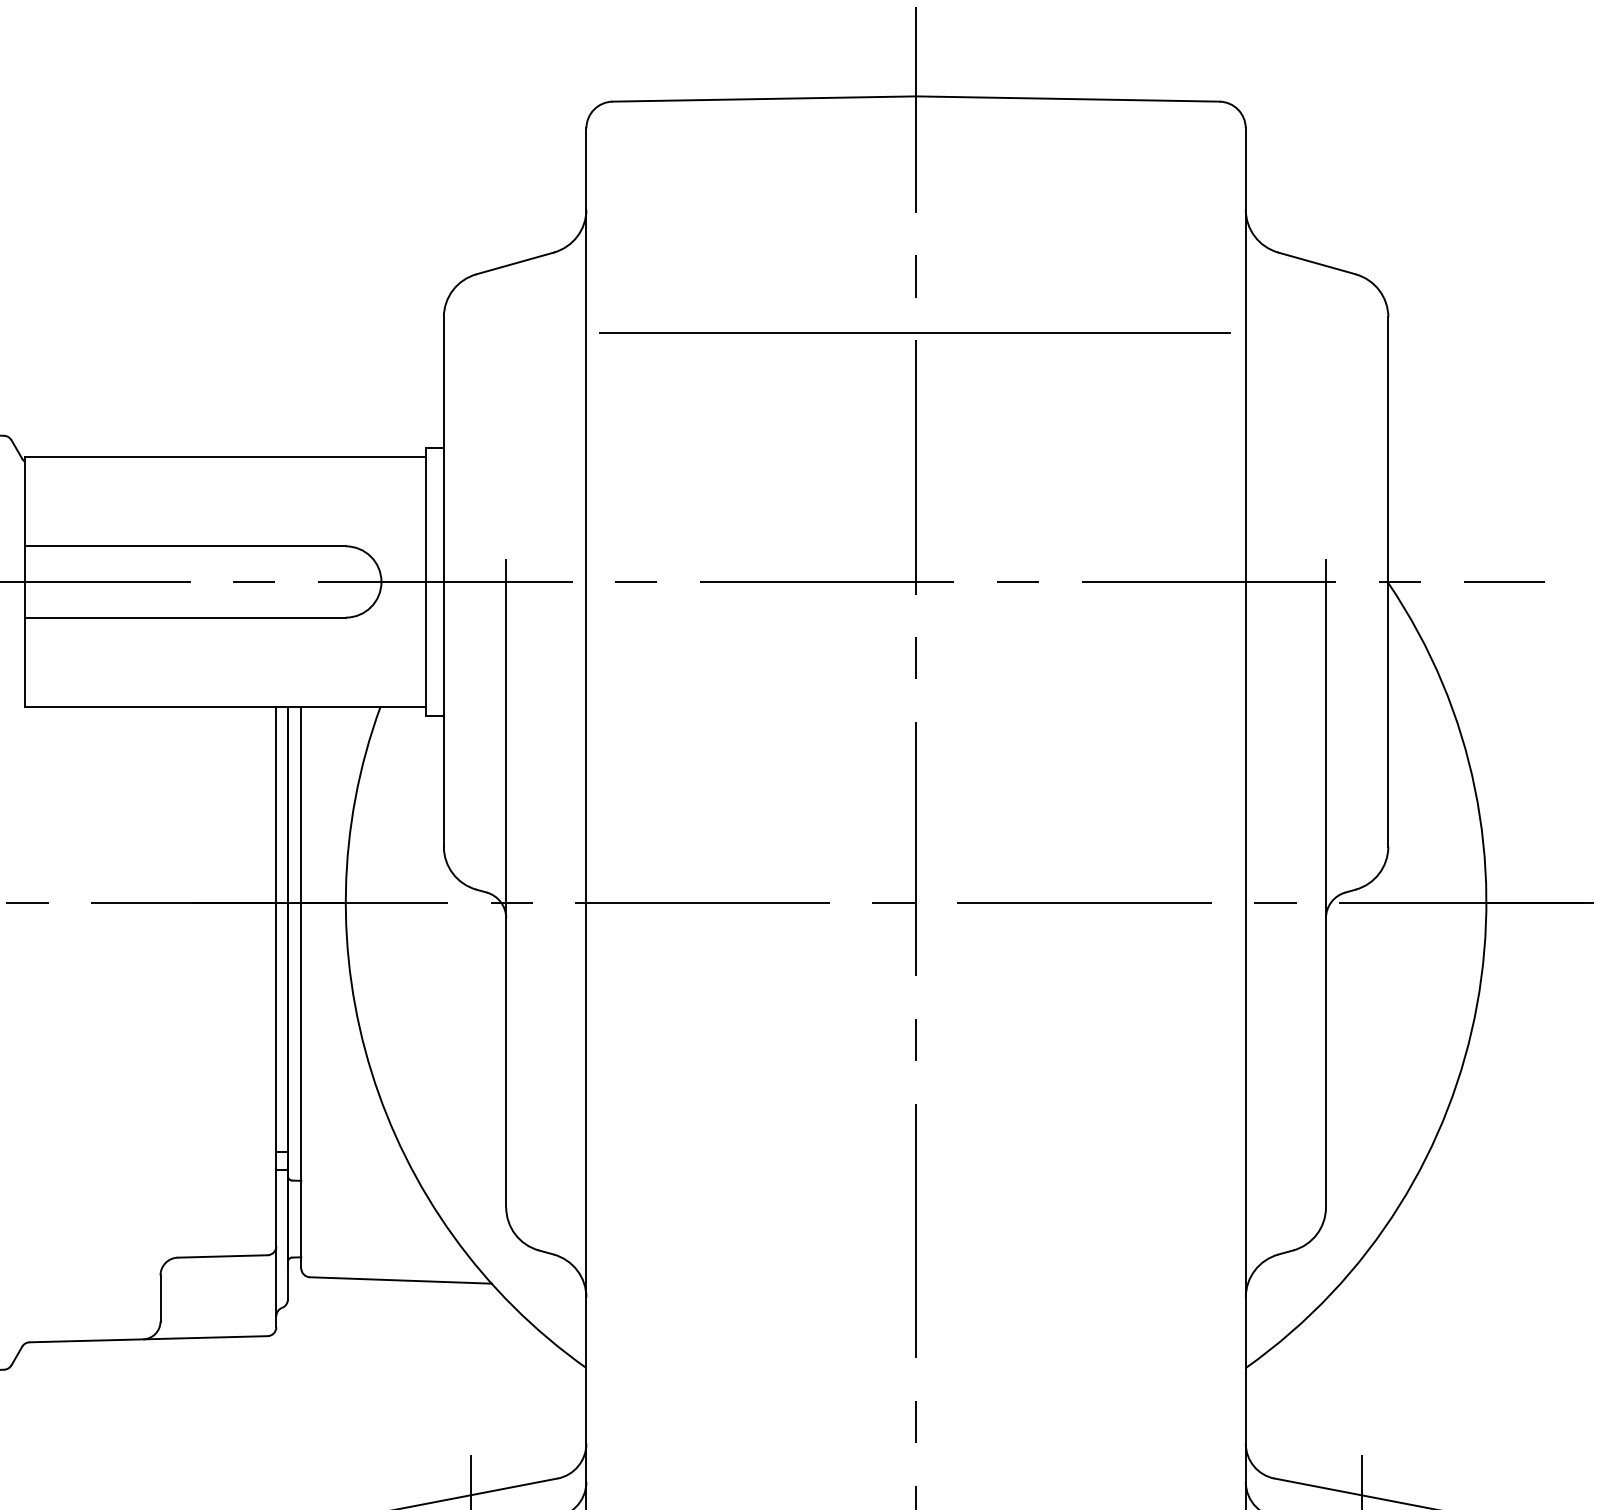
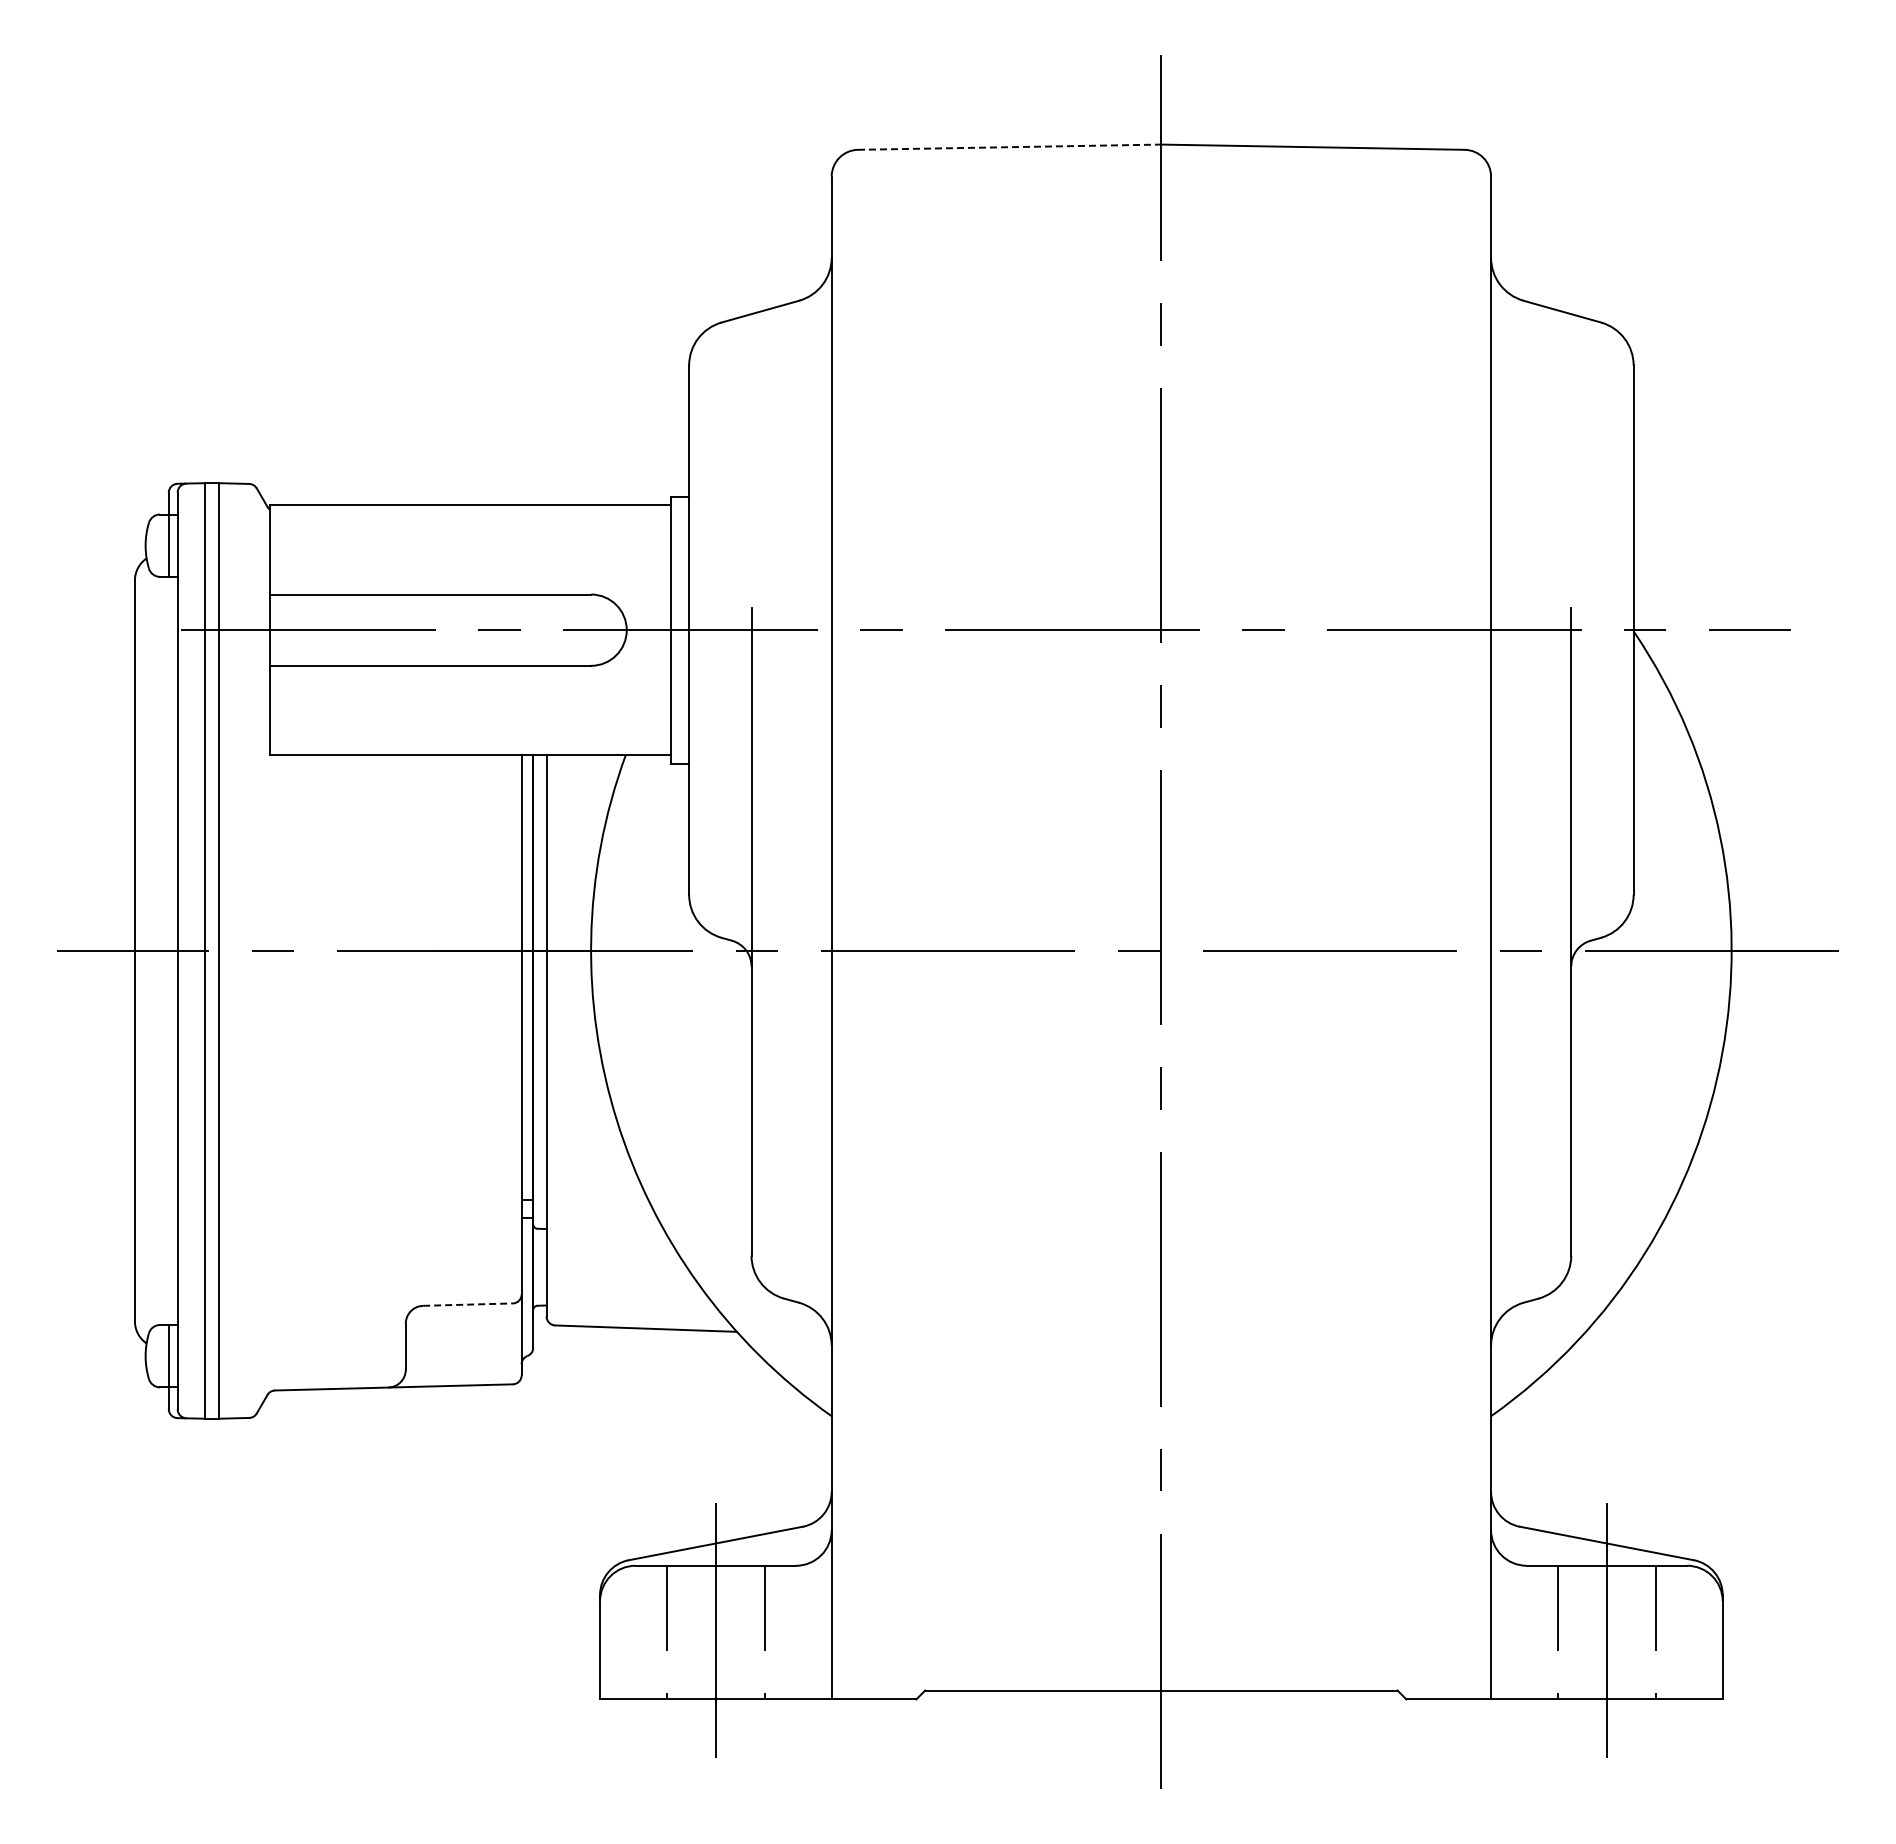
line: (764, 99) -> (1009, 147), solid -> dashed
line: (915, 332) -> (1160, 380), removed
line: (223, 1256) -> (468, 1304), solid -> dashed

